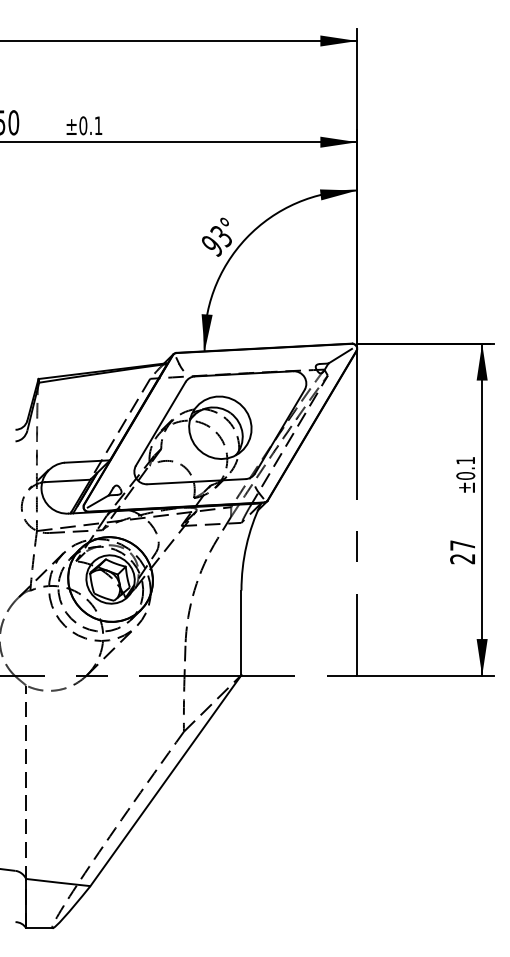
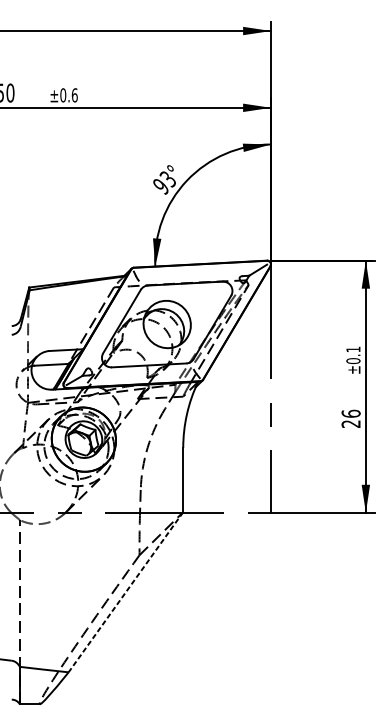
text: (98, 125) -> (74, 95), ±0.1 -> ±0.6
text: (462, 545) -> (350, 413), 27 -> 26
line: (165, 780) -> (125, 592), solid -> dashed

